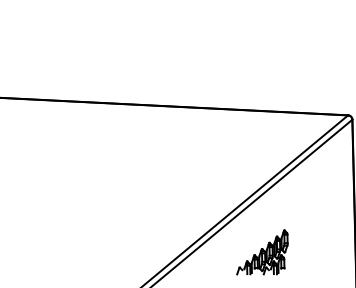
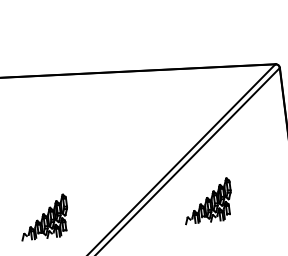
part: (88, 252) -> (44, 217), added

